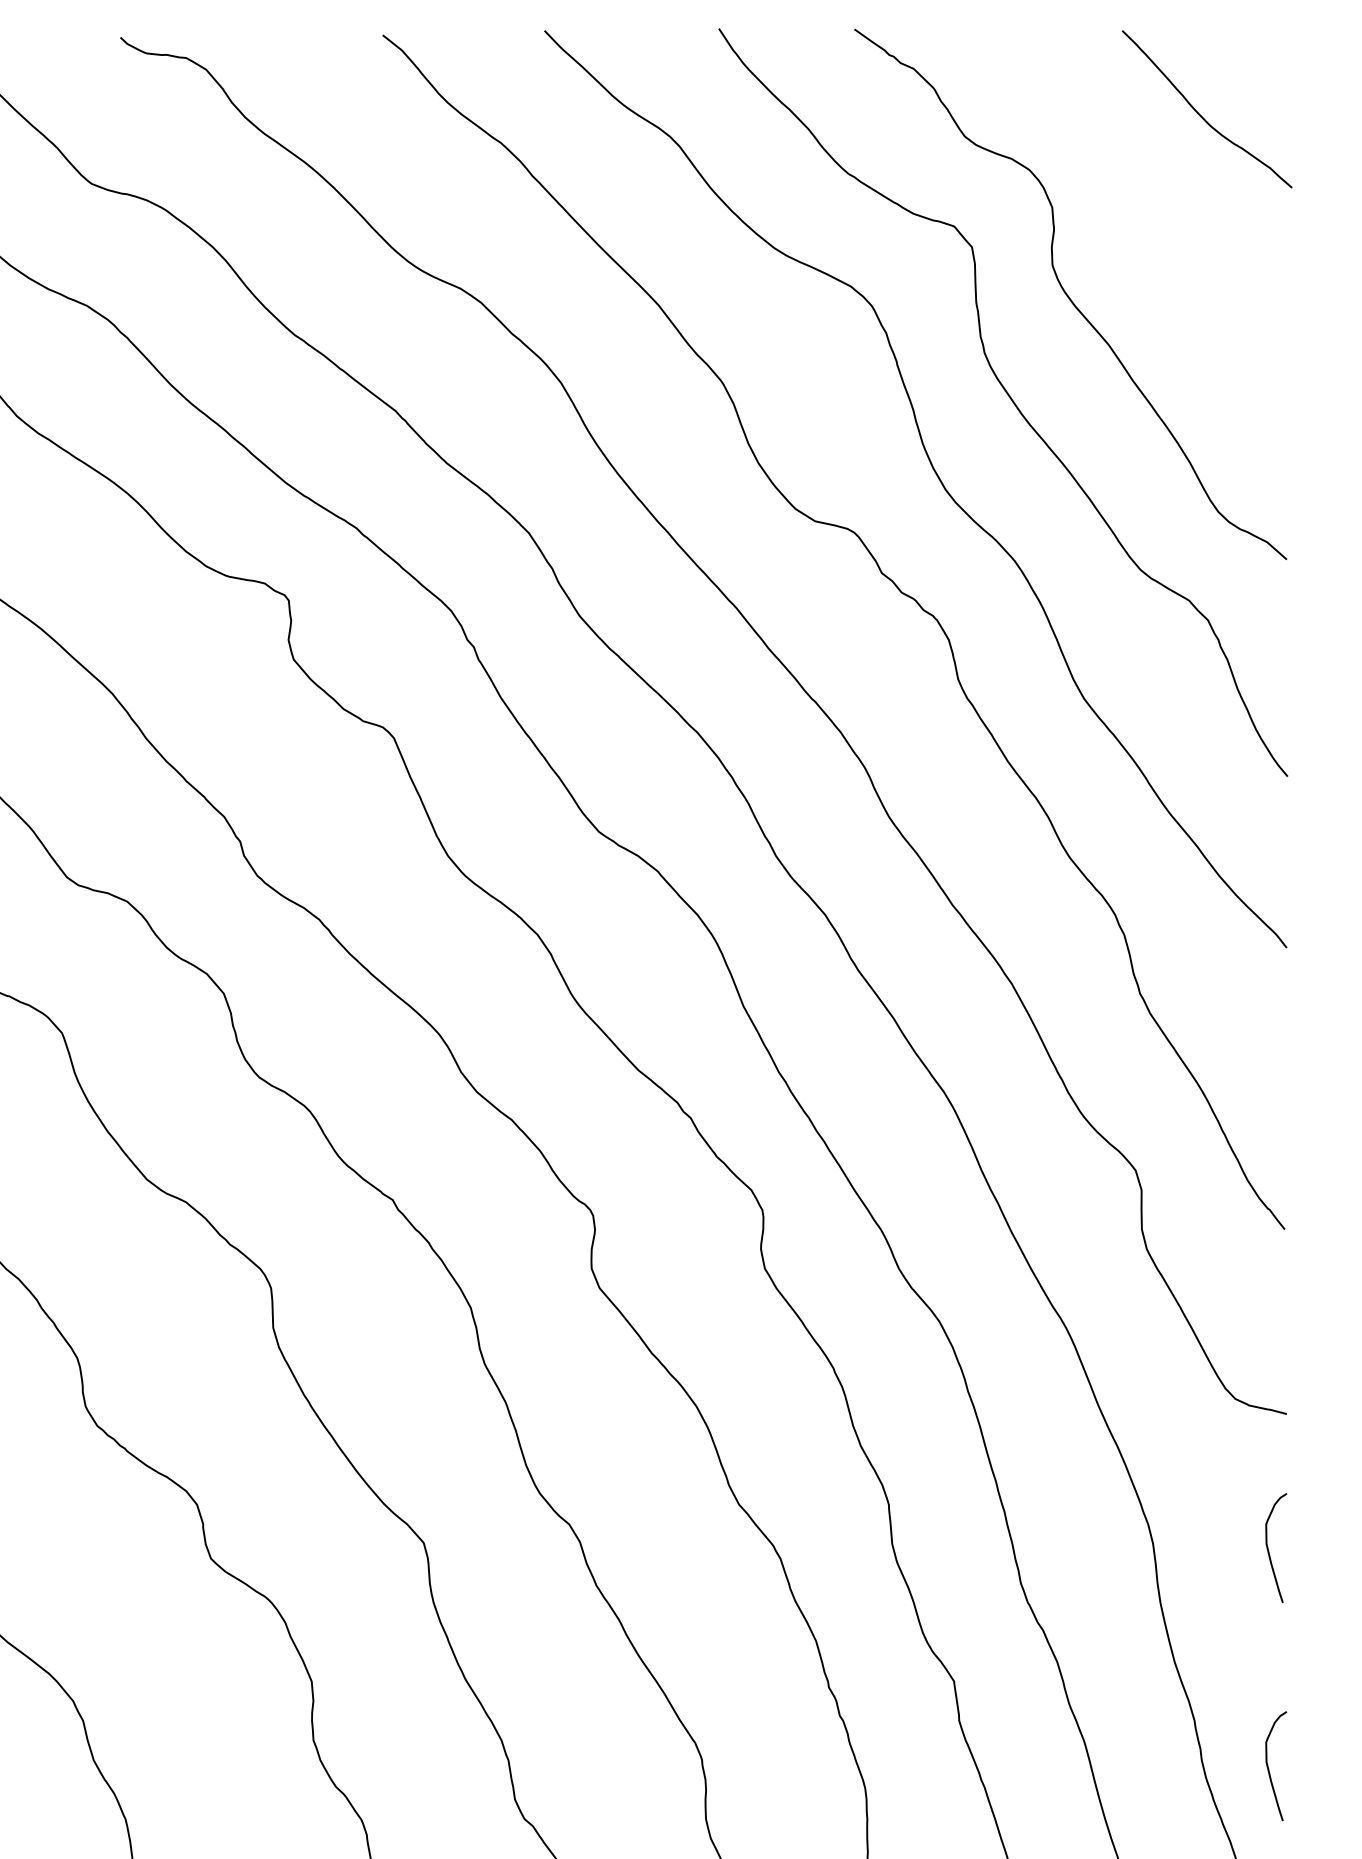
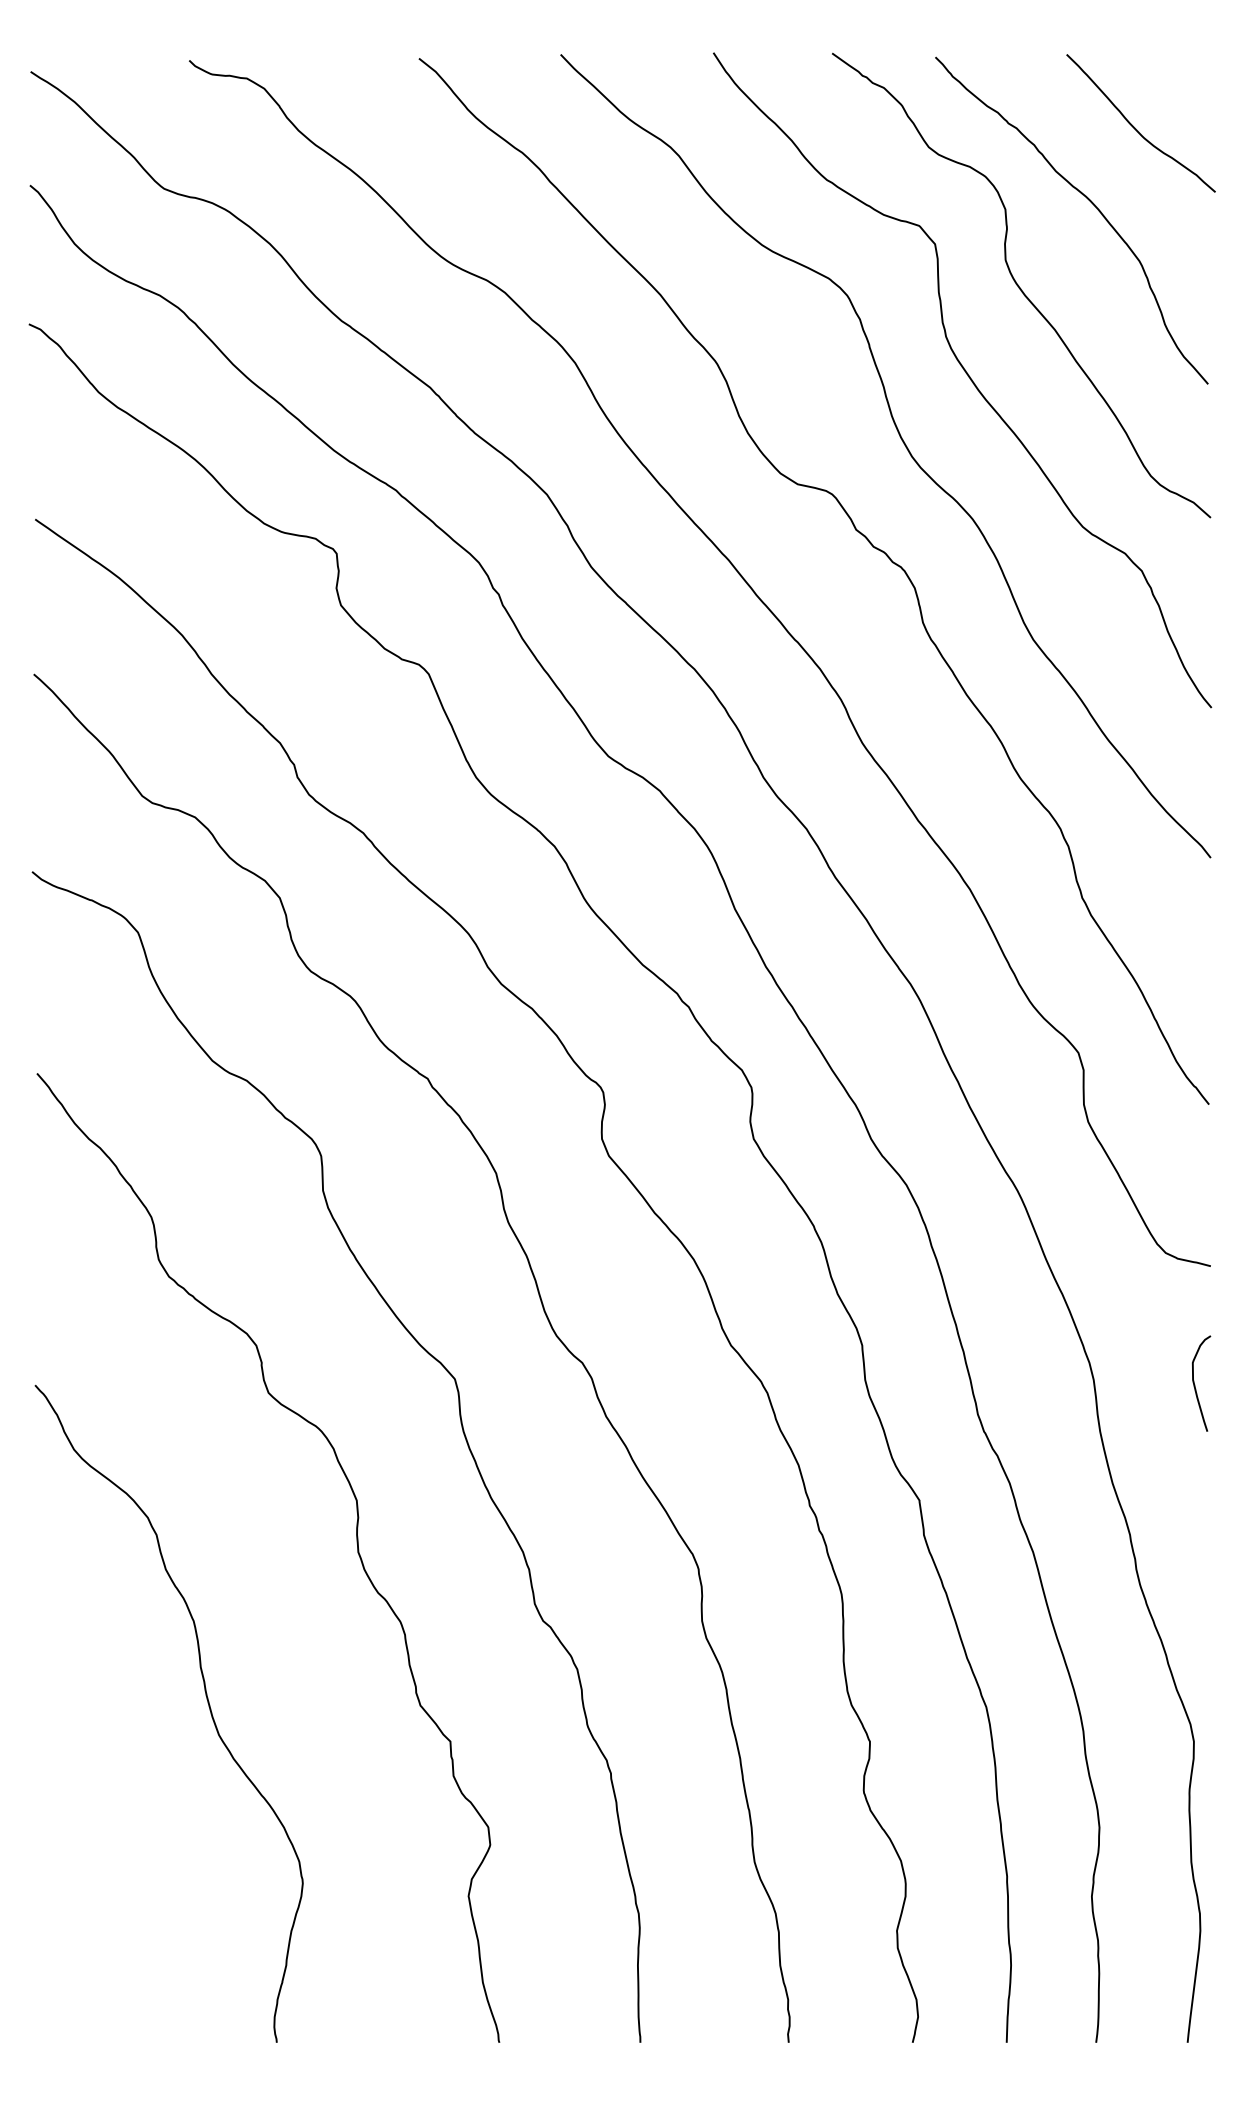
curve: (1148, 198) -> (1089, 201), added
curve: (1269, 1767) -> (1195, 1575), removed

